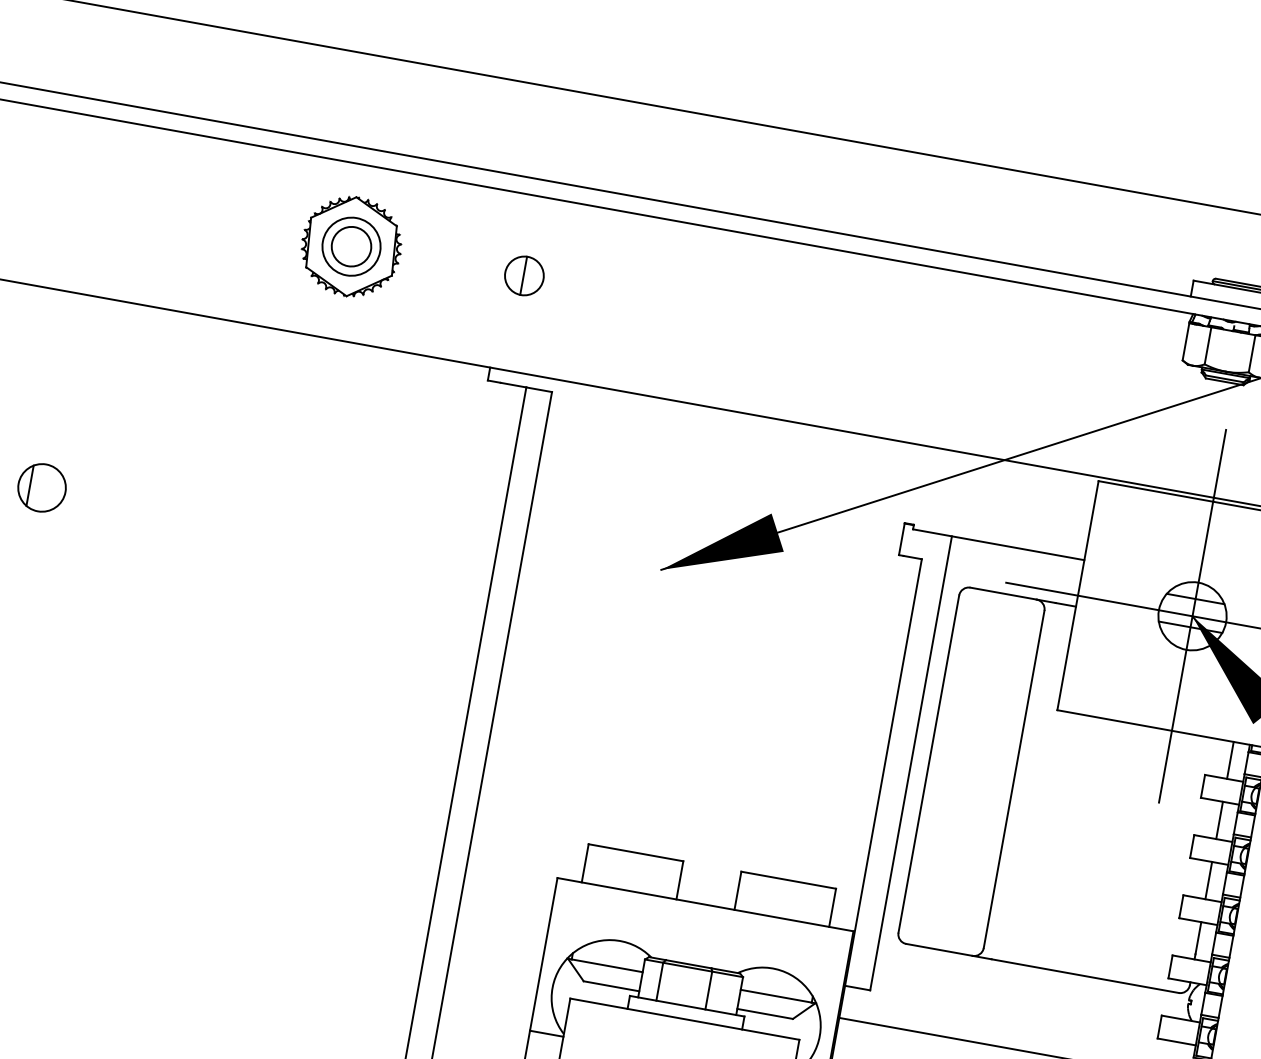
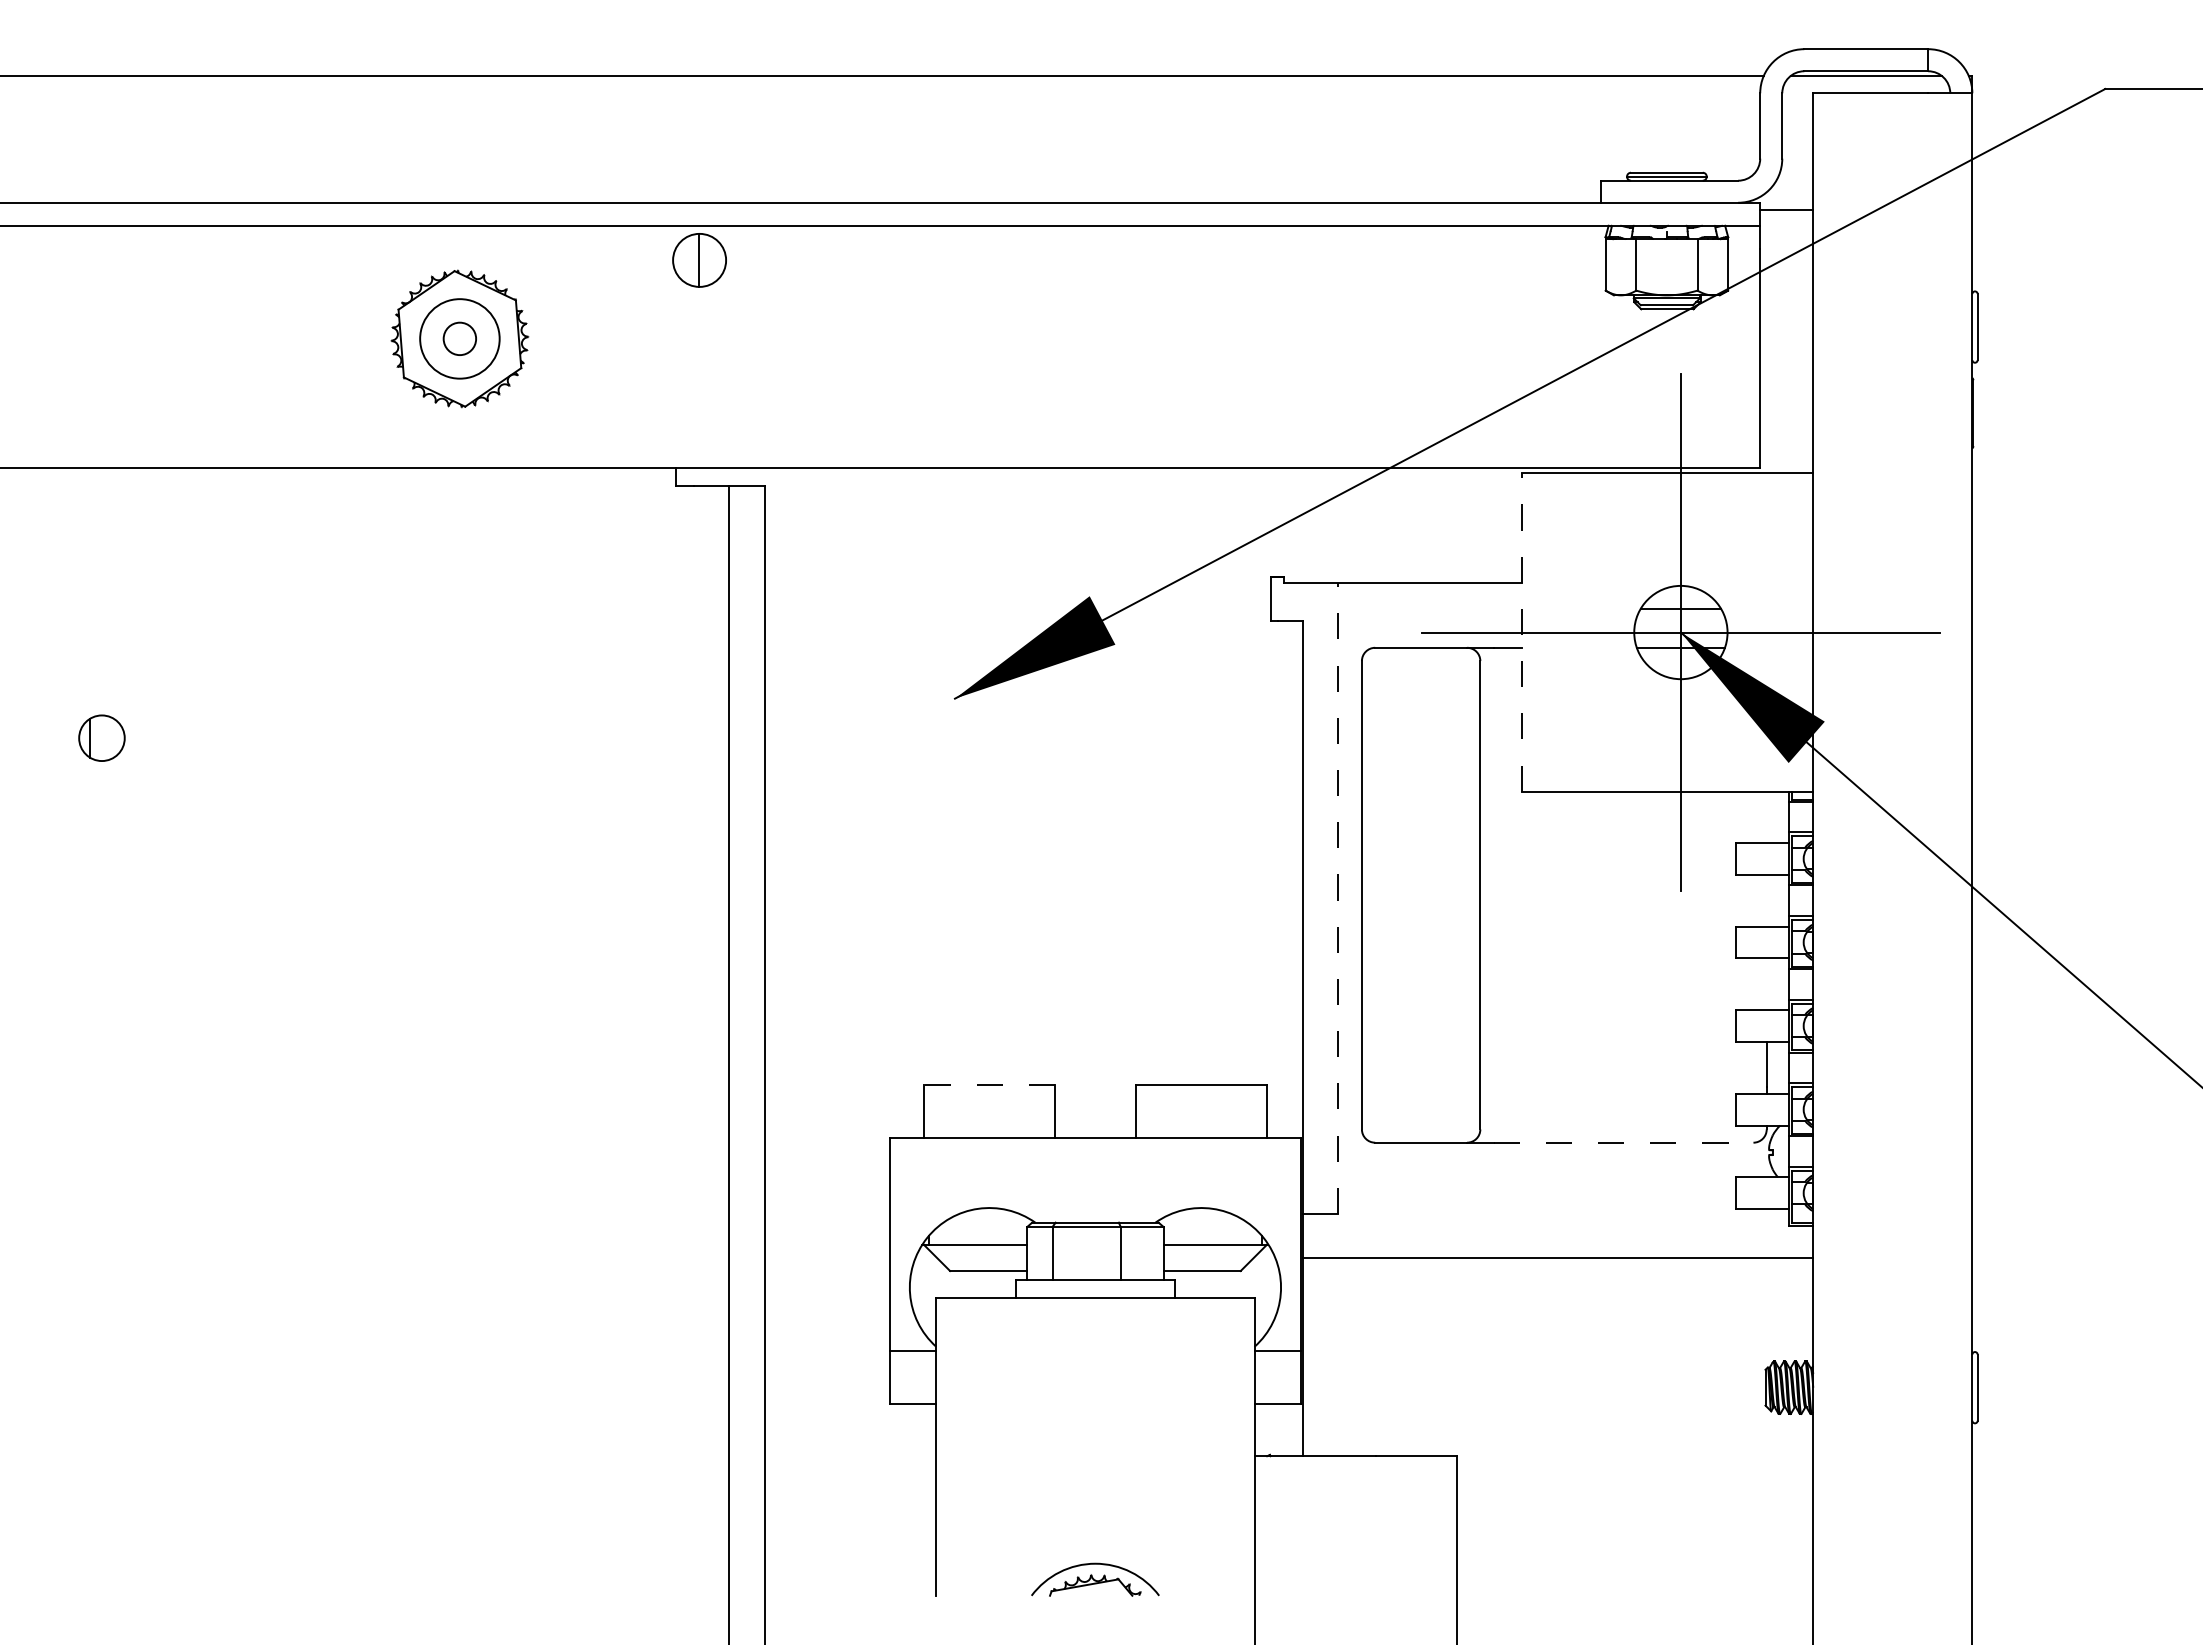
circle: (351, 246) -> (459, 338), size x0.6
part: (524, 276) -> (699, 260), moved
part: (41, 487) -> (101, 737), size x0.7
line: (1077, 595) -> (1521, 632), solid -> dashed
line: (1230, 759) -> (1766, 816), removed
line: (910, 763) -> (1337, 898), solid -> dashed
line: (1219, 820) -> (1766, 900), removed
line: (636, 852) -> (989, 1085), solid -> dashed
line: (1208, 880) -> (1766, 984), removed
line: (1085, 975) -> (1623, 1142), solid -> dashed

